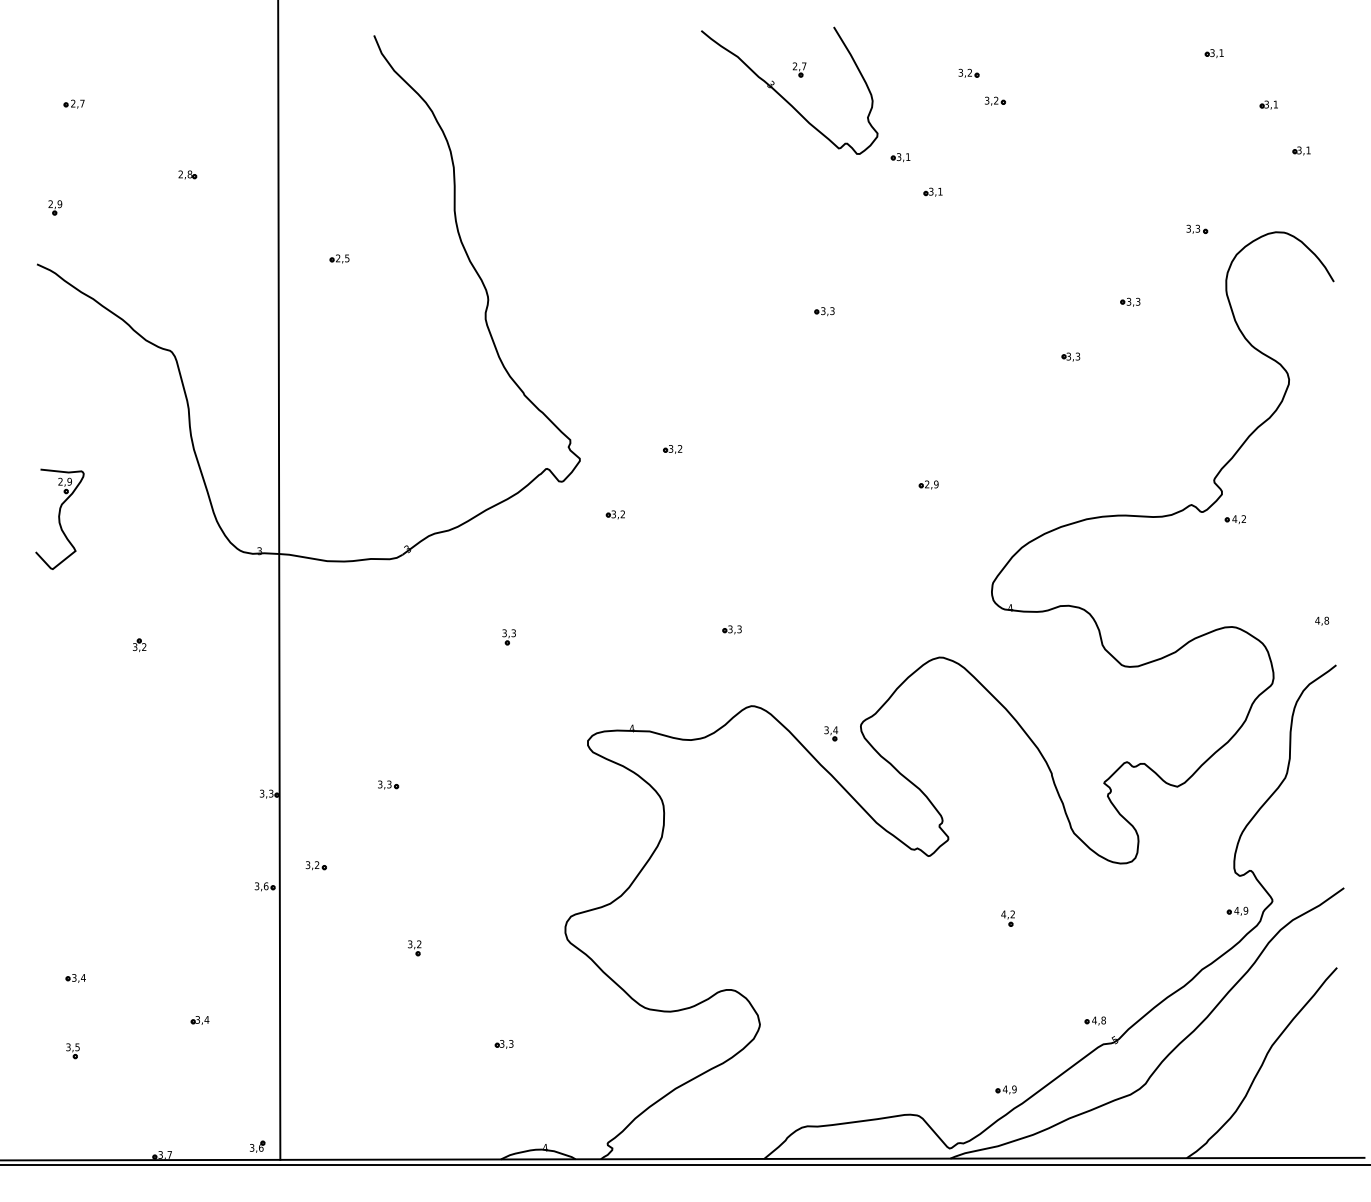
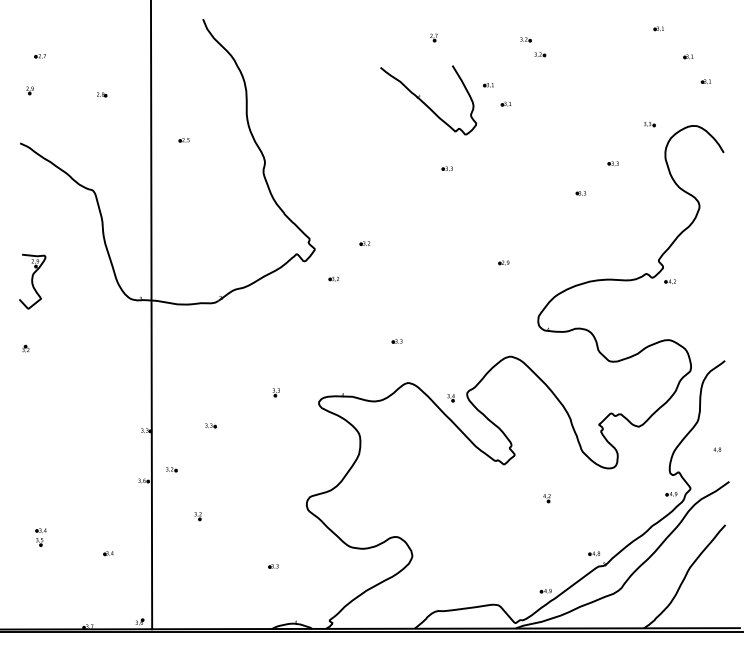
part: (789, 91) -> (428, 100), moved
part: (54, 207) -> (29, 90), moved
text: (1322, 620) -> (717, 449), moved
part: (507, 636) -> (275, 392), moved
part: (139, 644) -> (25, 348), moved
part: (413, 948) -> (197, 516), moved
part: (72, 1051) -> (39, 542), moved

